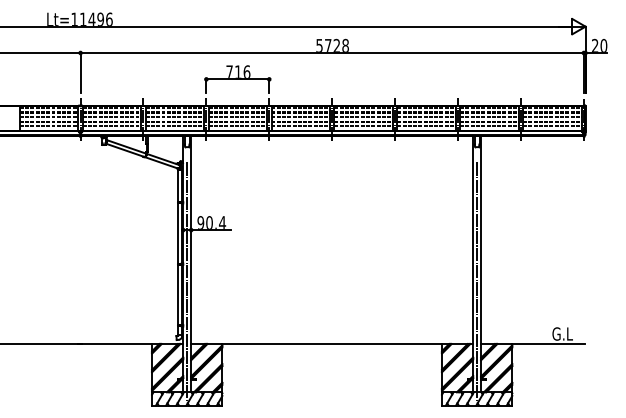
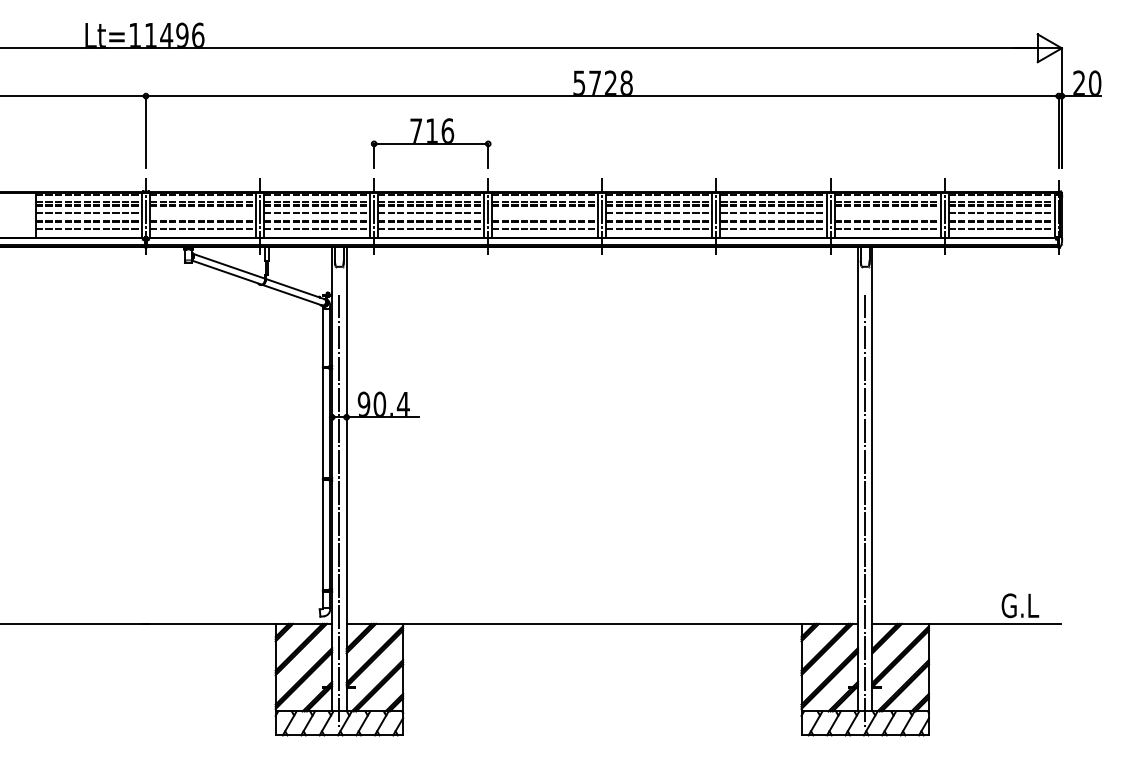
line: (111, 117) -> (202, 213), removed
line: (300, 117) -> (544, 213), removed
line: (489, 117) -> (887, 213), removed

